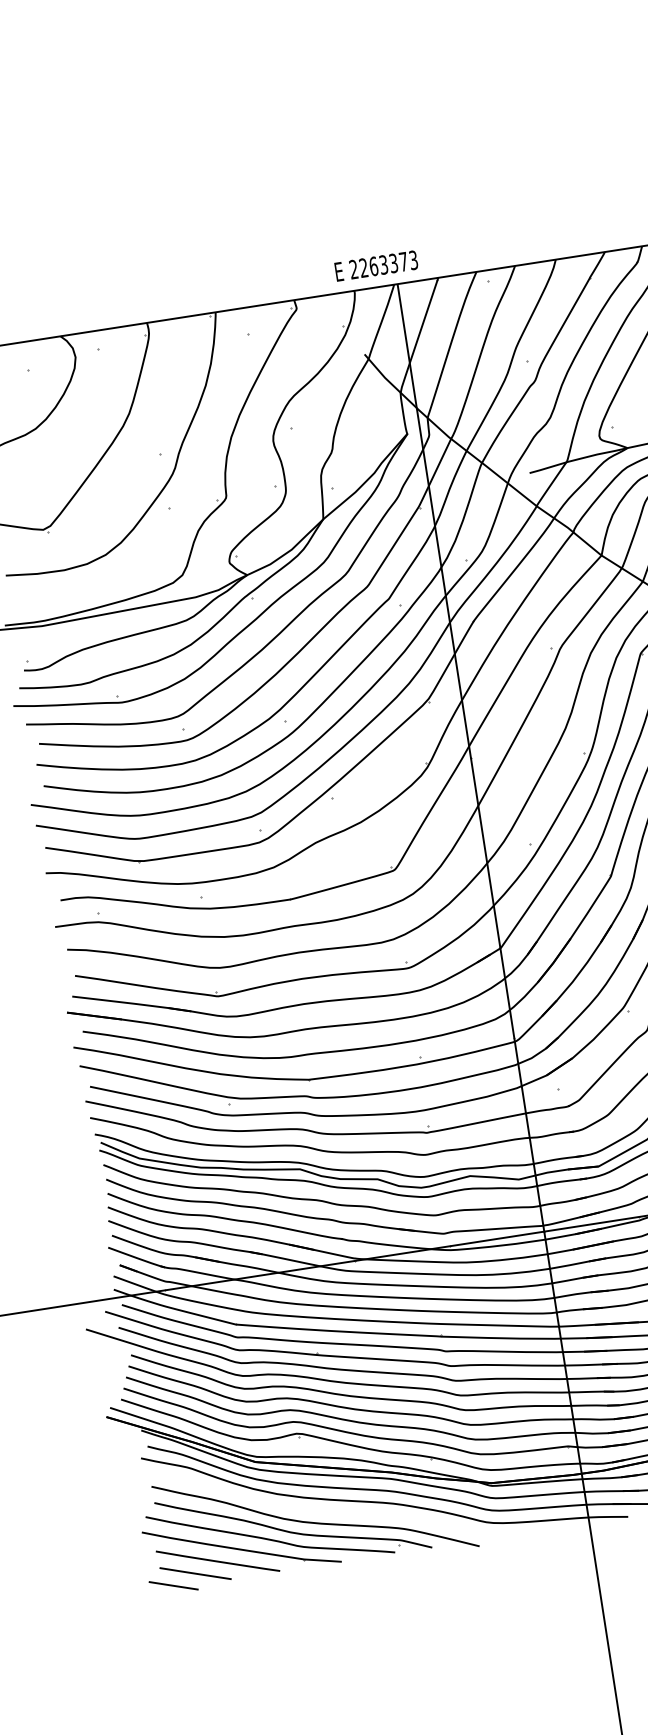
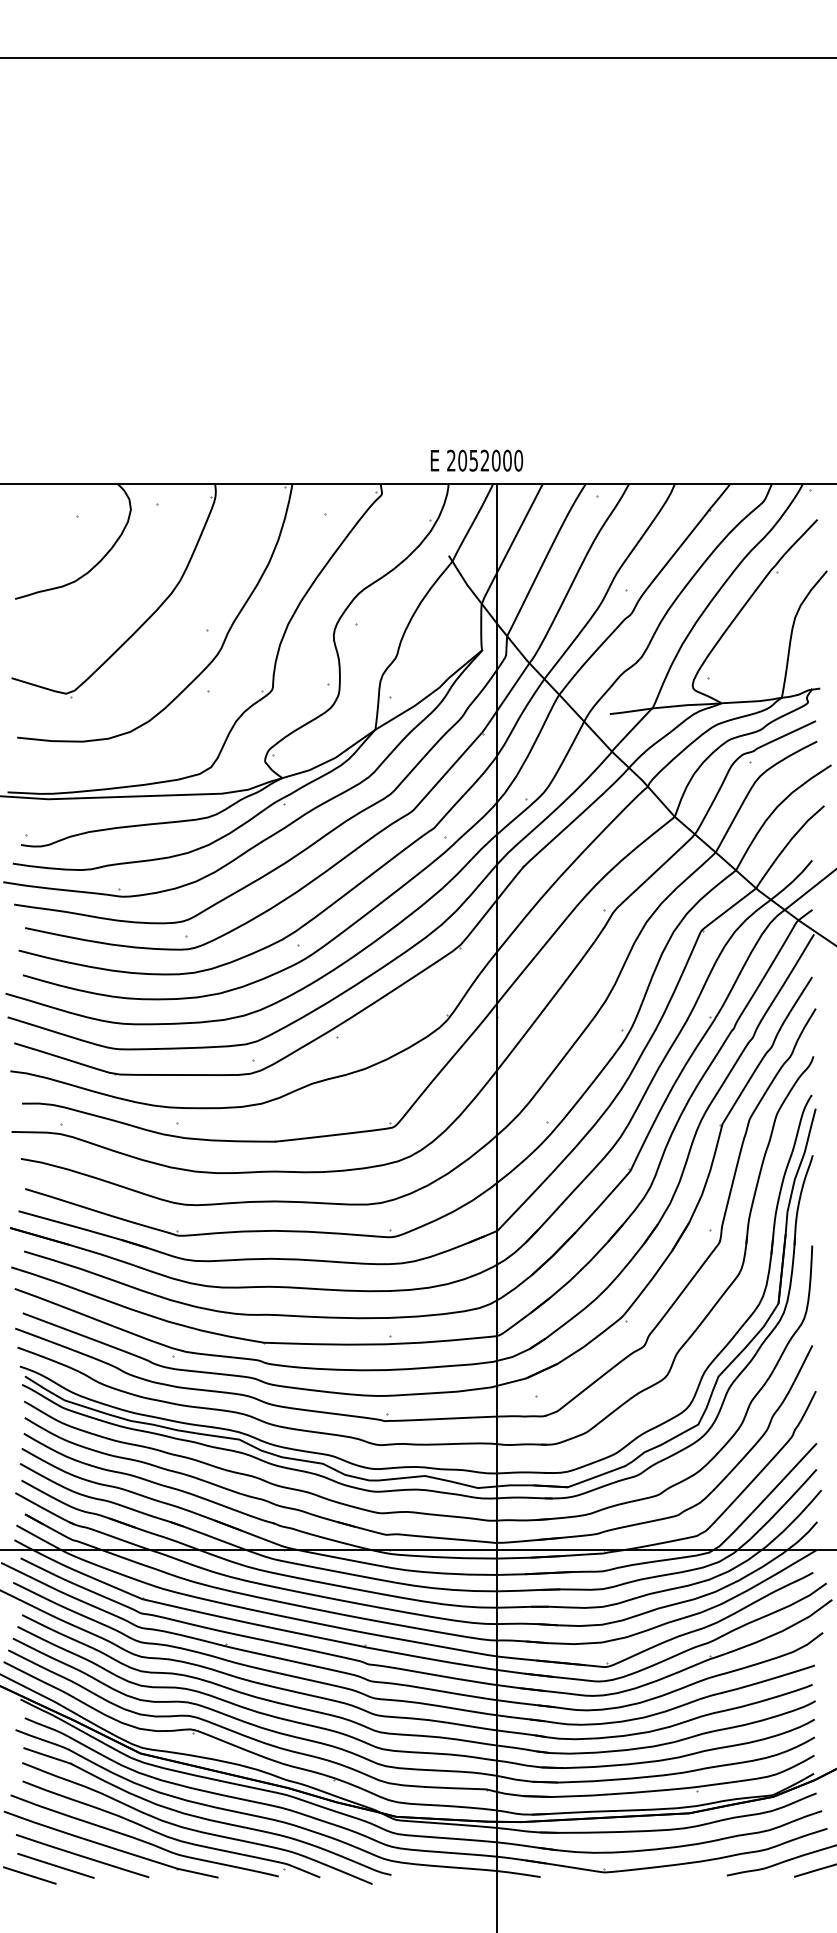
text: (388, 264) -> (490, 460), 2263373 -> 2052000
part: (321, 1510) -> (204, 1817), added

